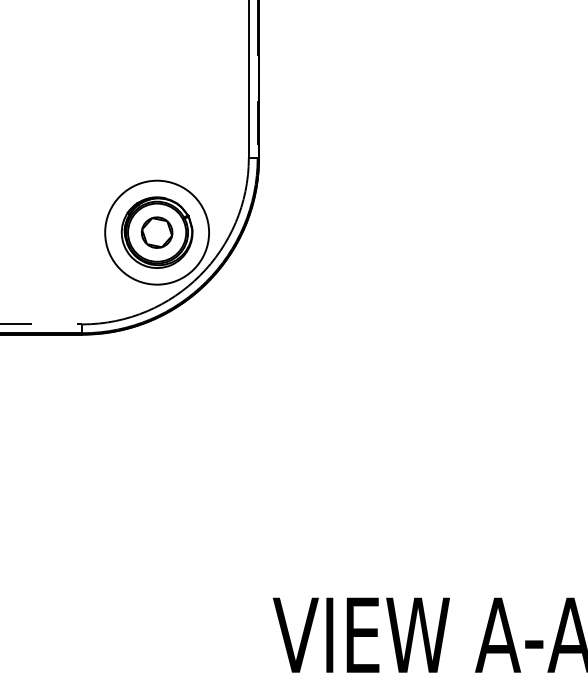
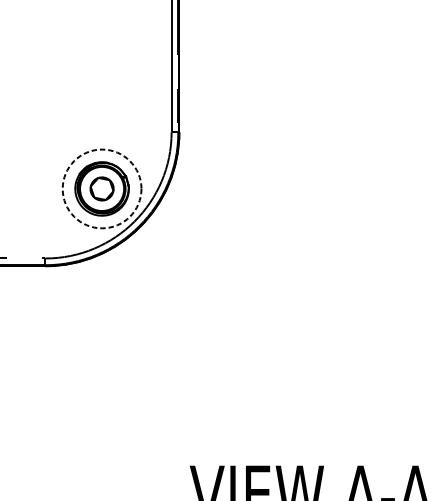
circle: (157, 232) -> (102, 188), solid -> dashed

